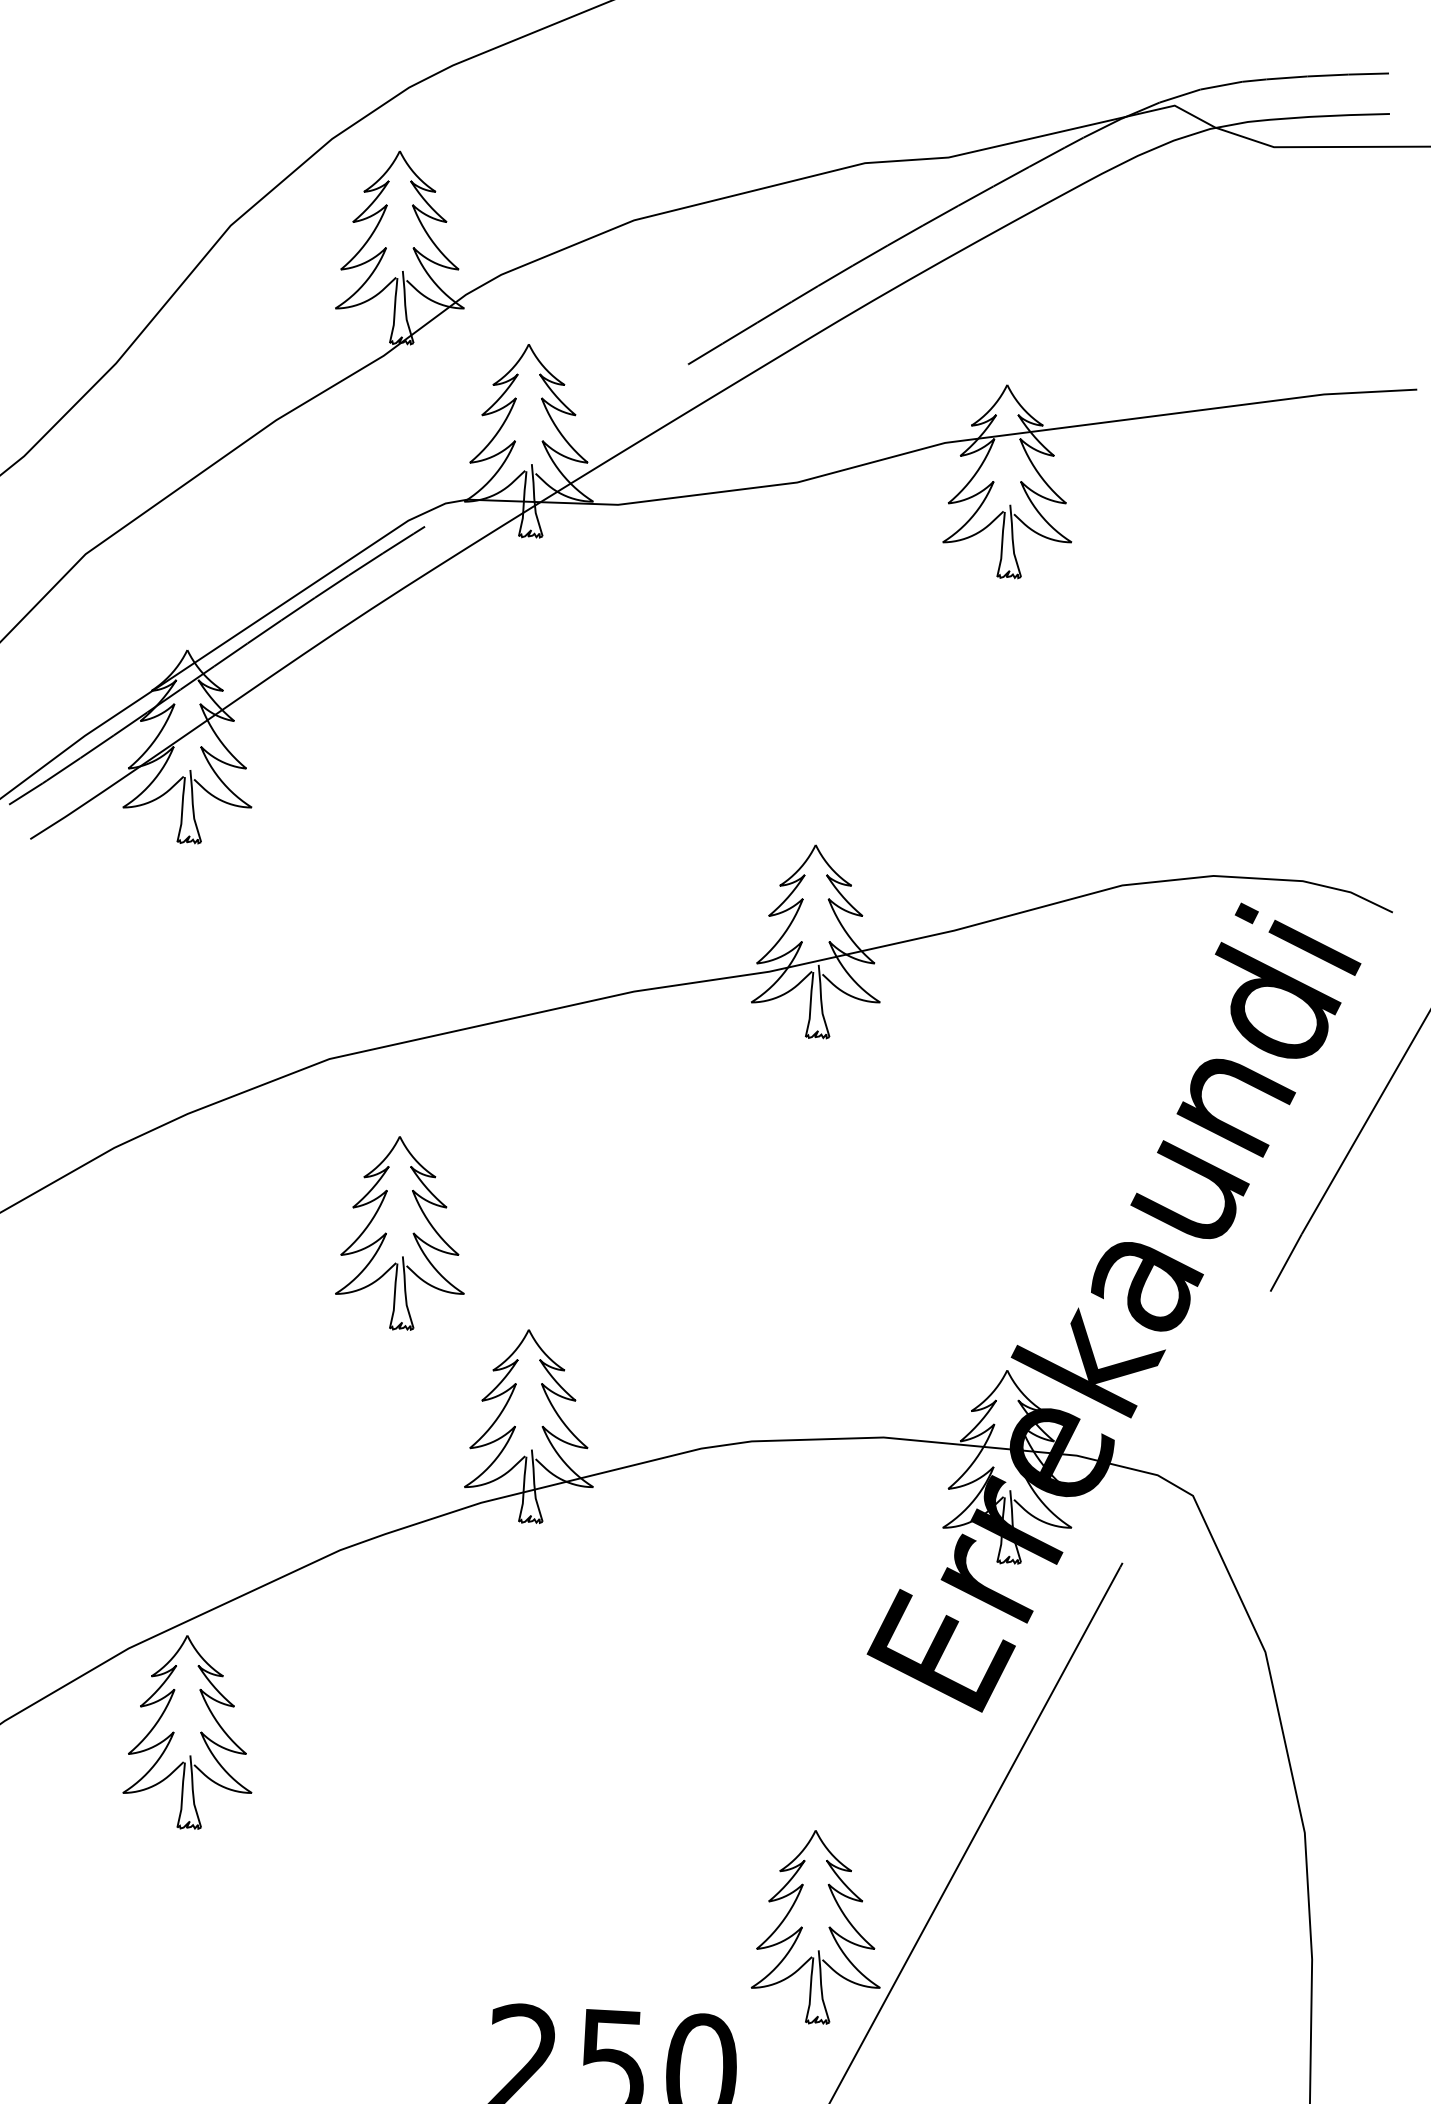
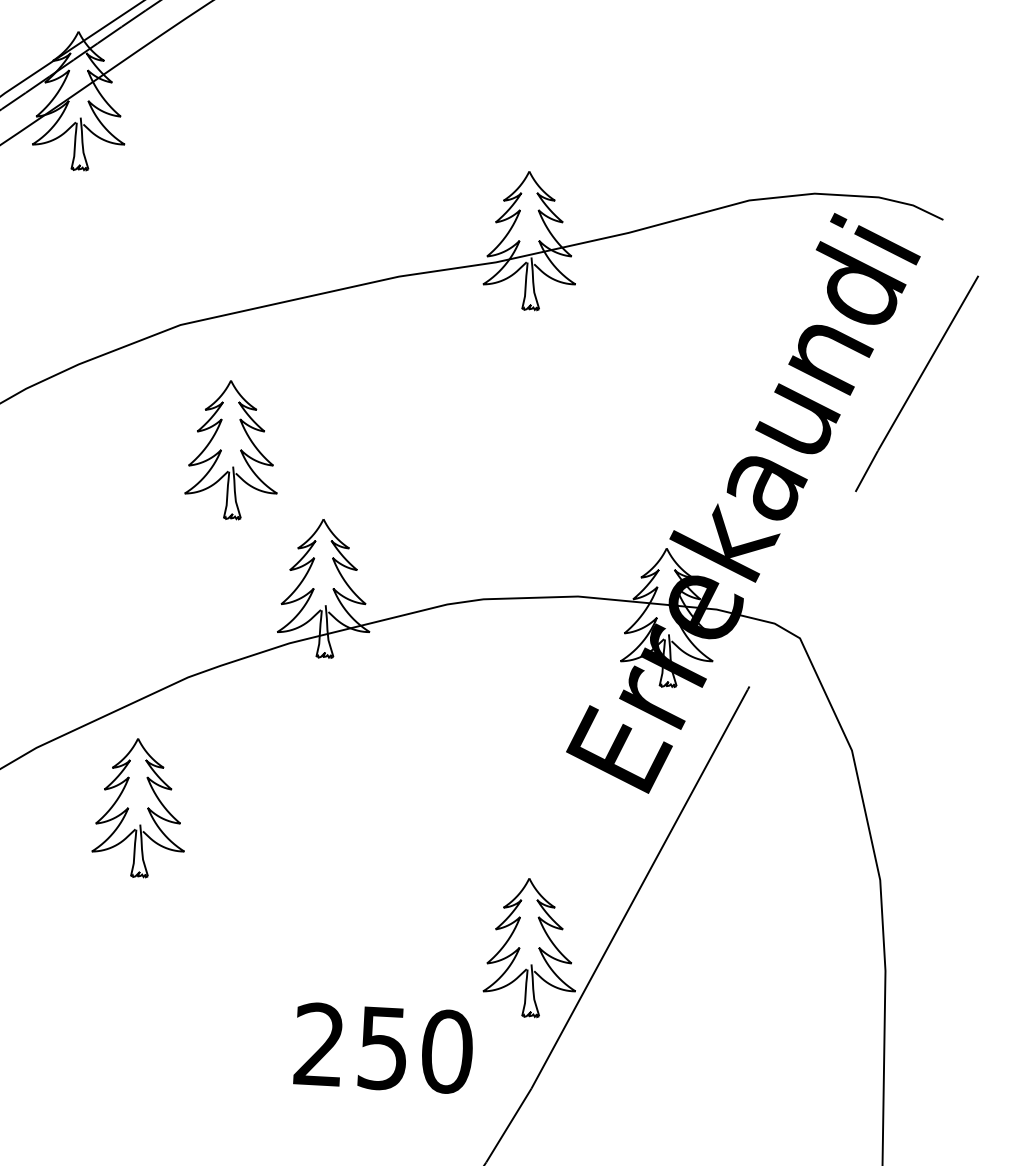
part: (187, 1732) -> (138, 808), moved

